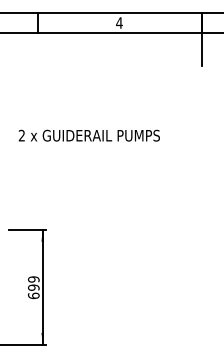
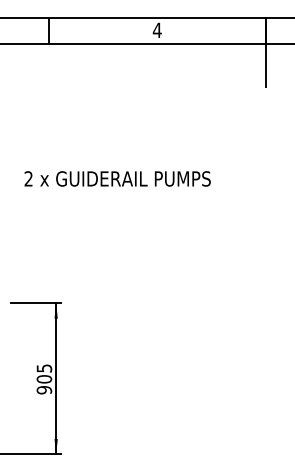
text: (33, 287) -> (43, 379), 699 -> 905

